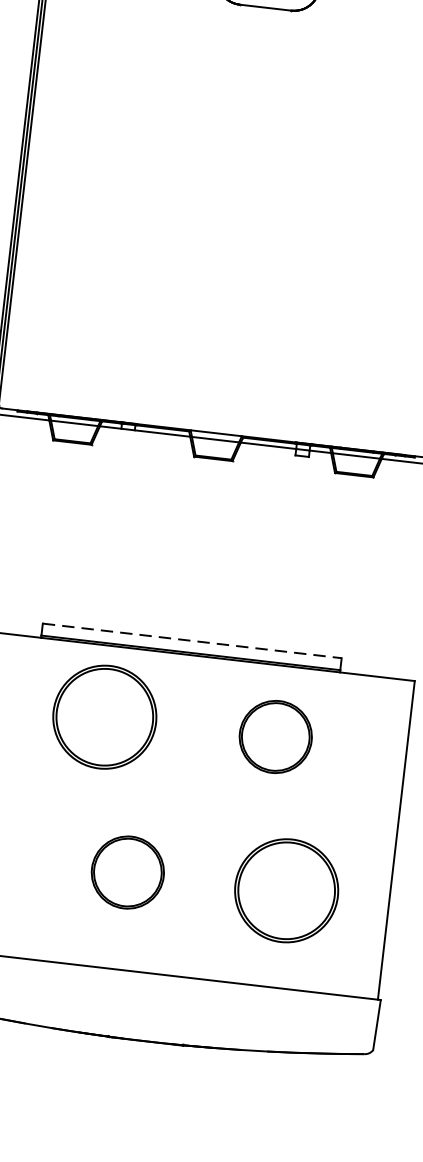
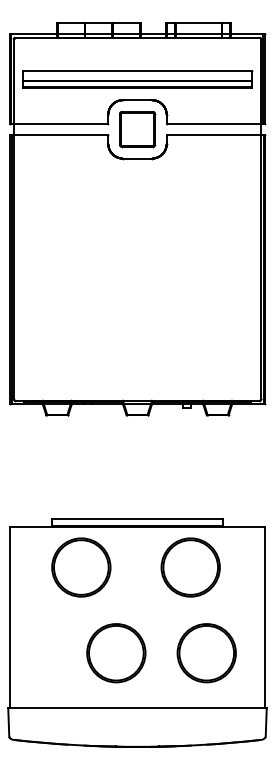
line: (192, 640) -> (137, 518), dashed -> solid
part: (105, 717) -> (81, 567), moved
part: (275, 736) -> (190, 567), size x1.43
part: (128, 872) -> (116, 653), size x1.43

